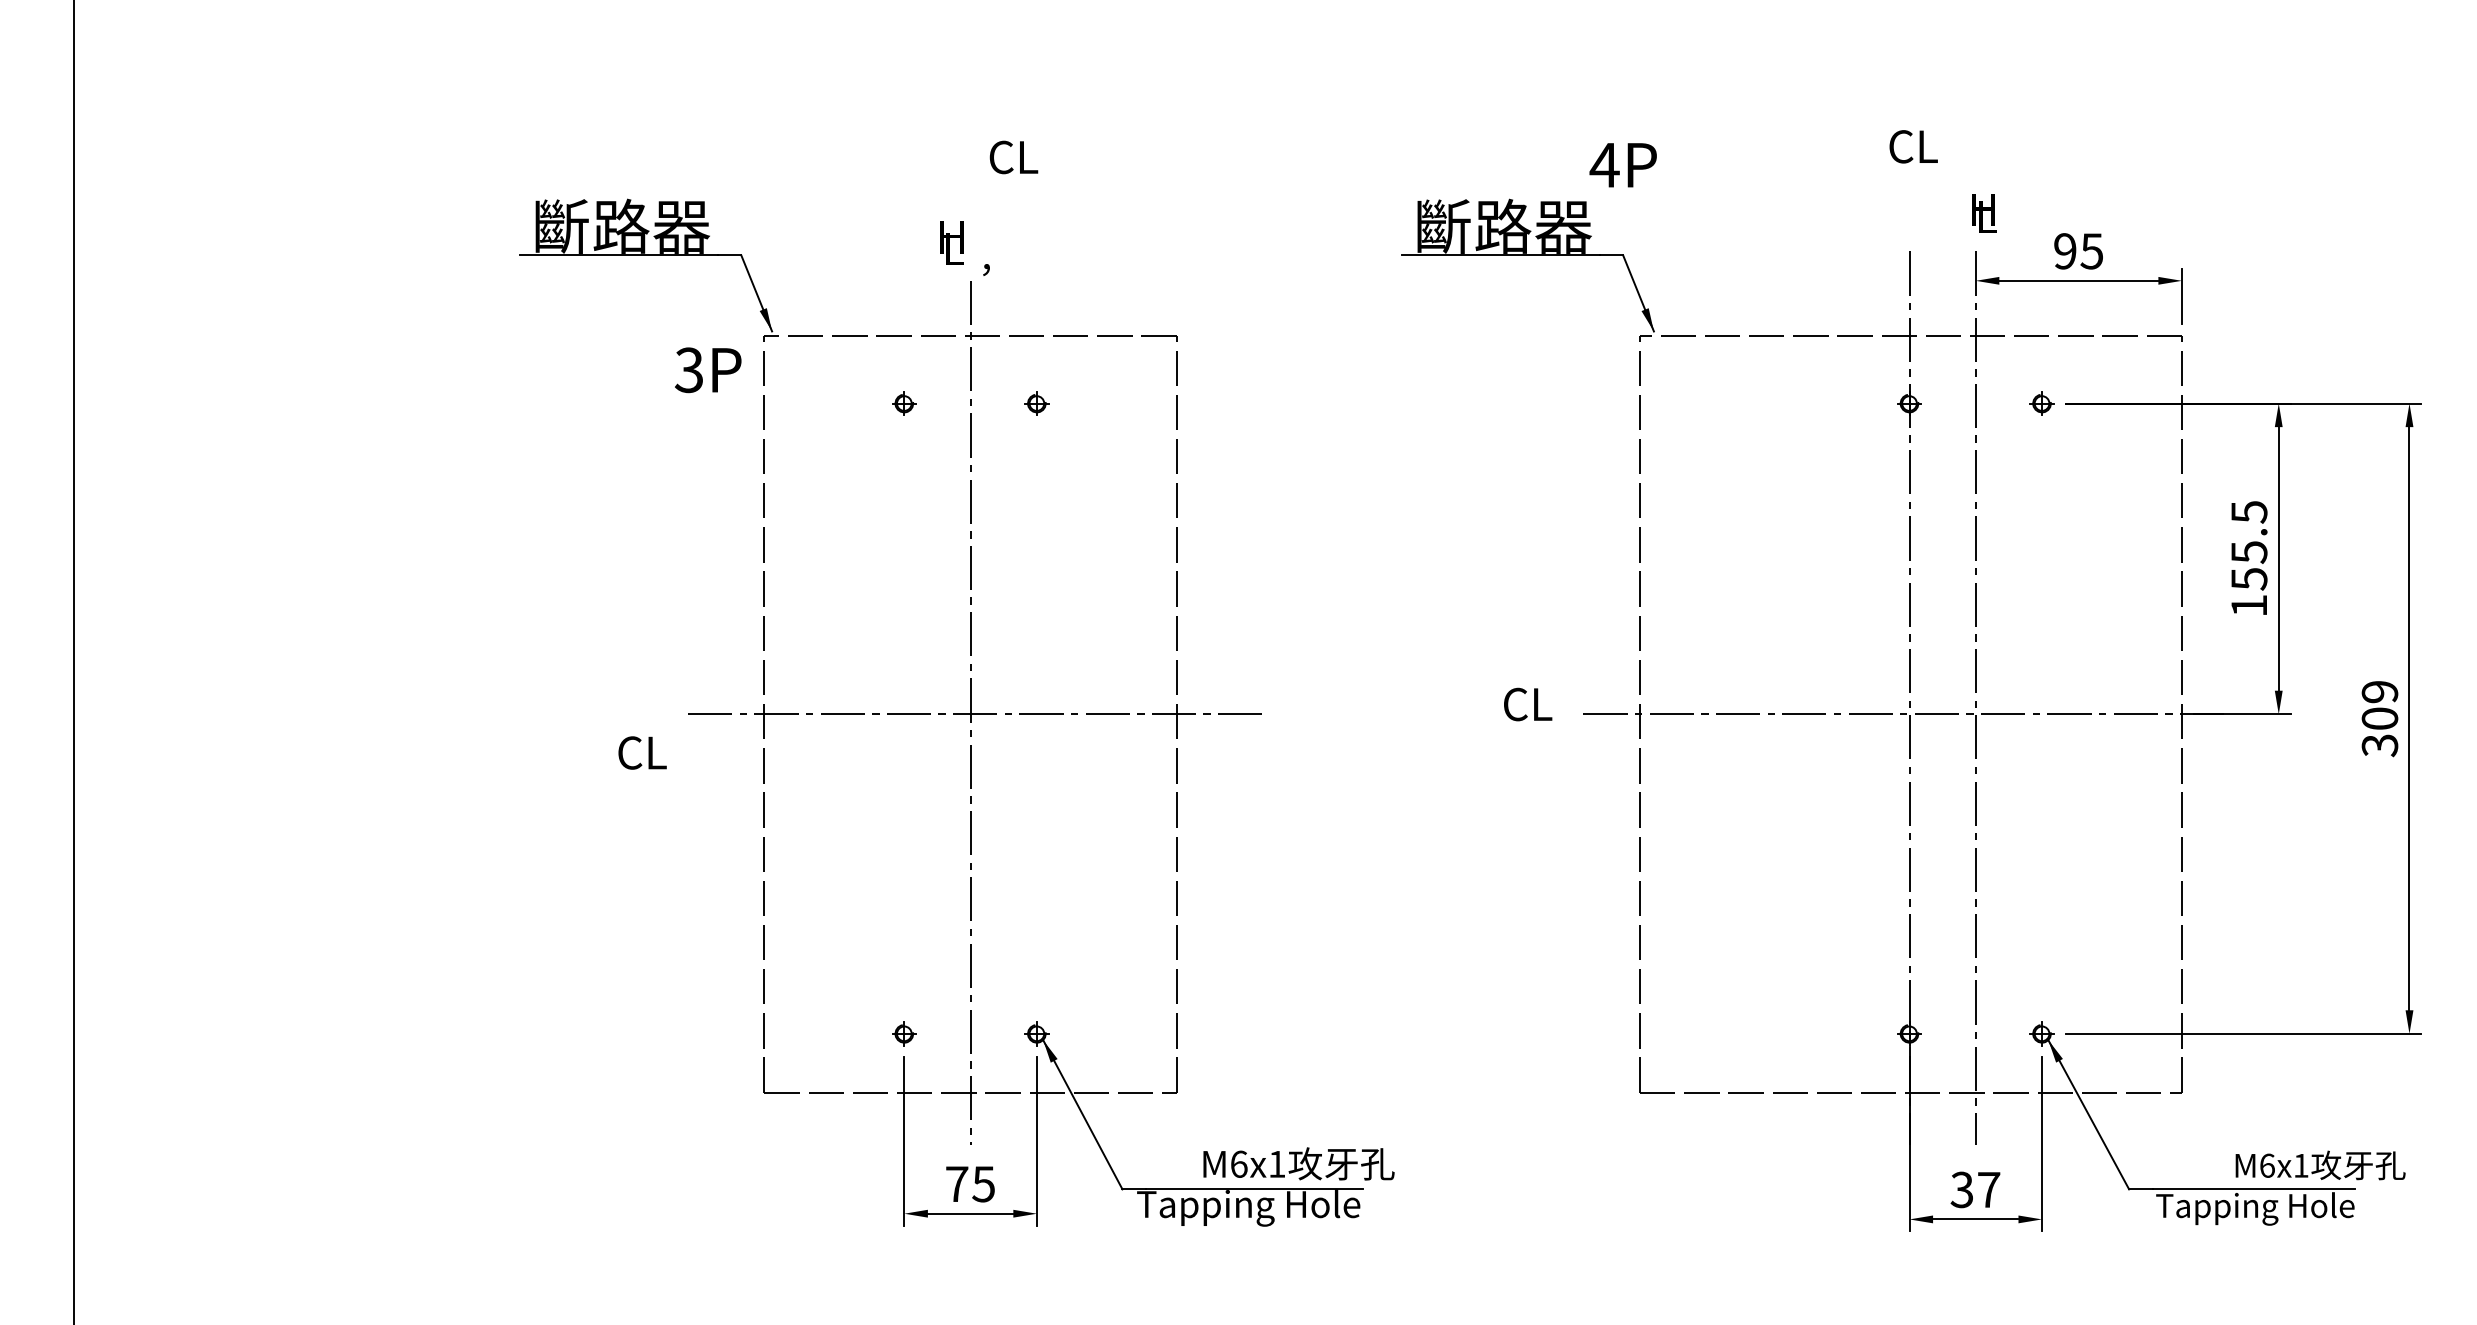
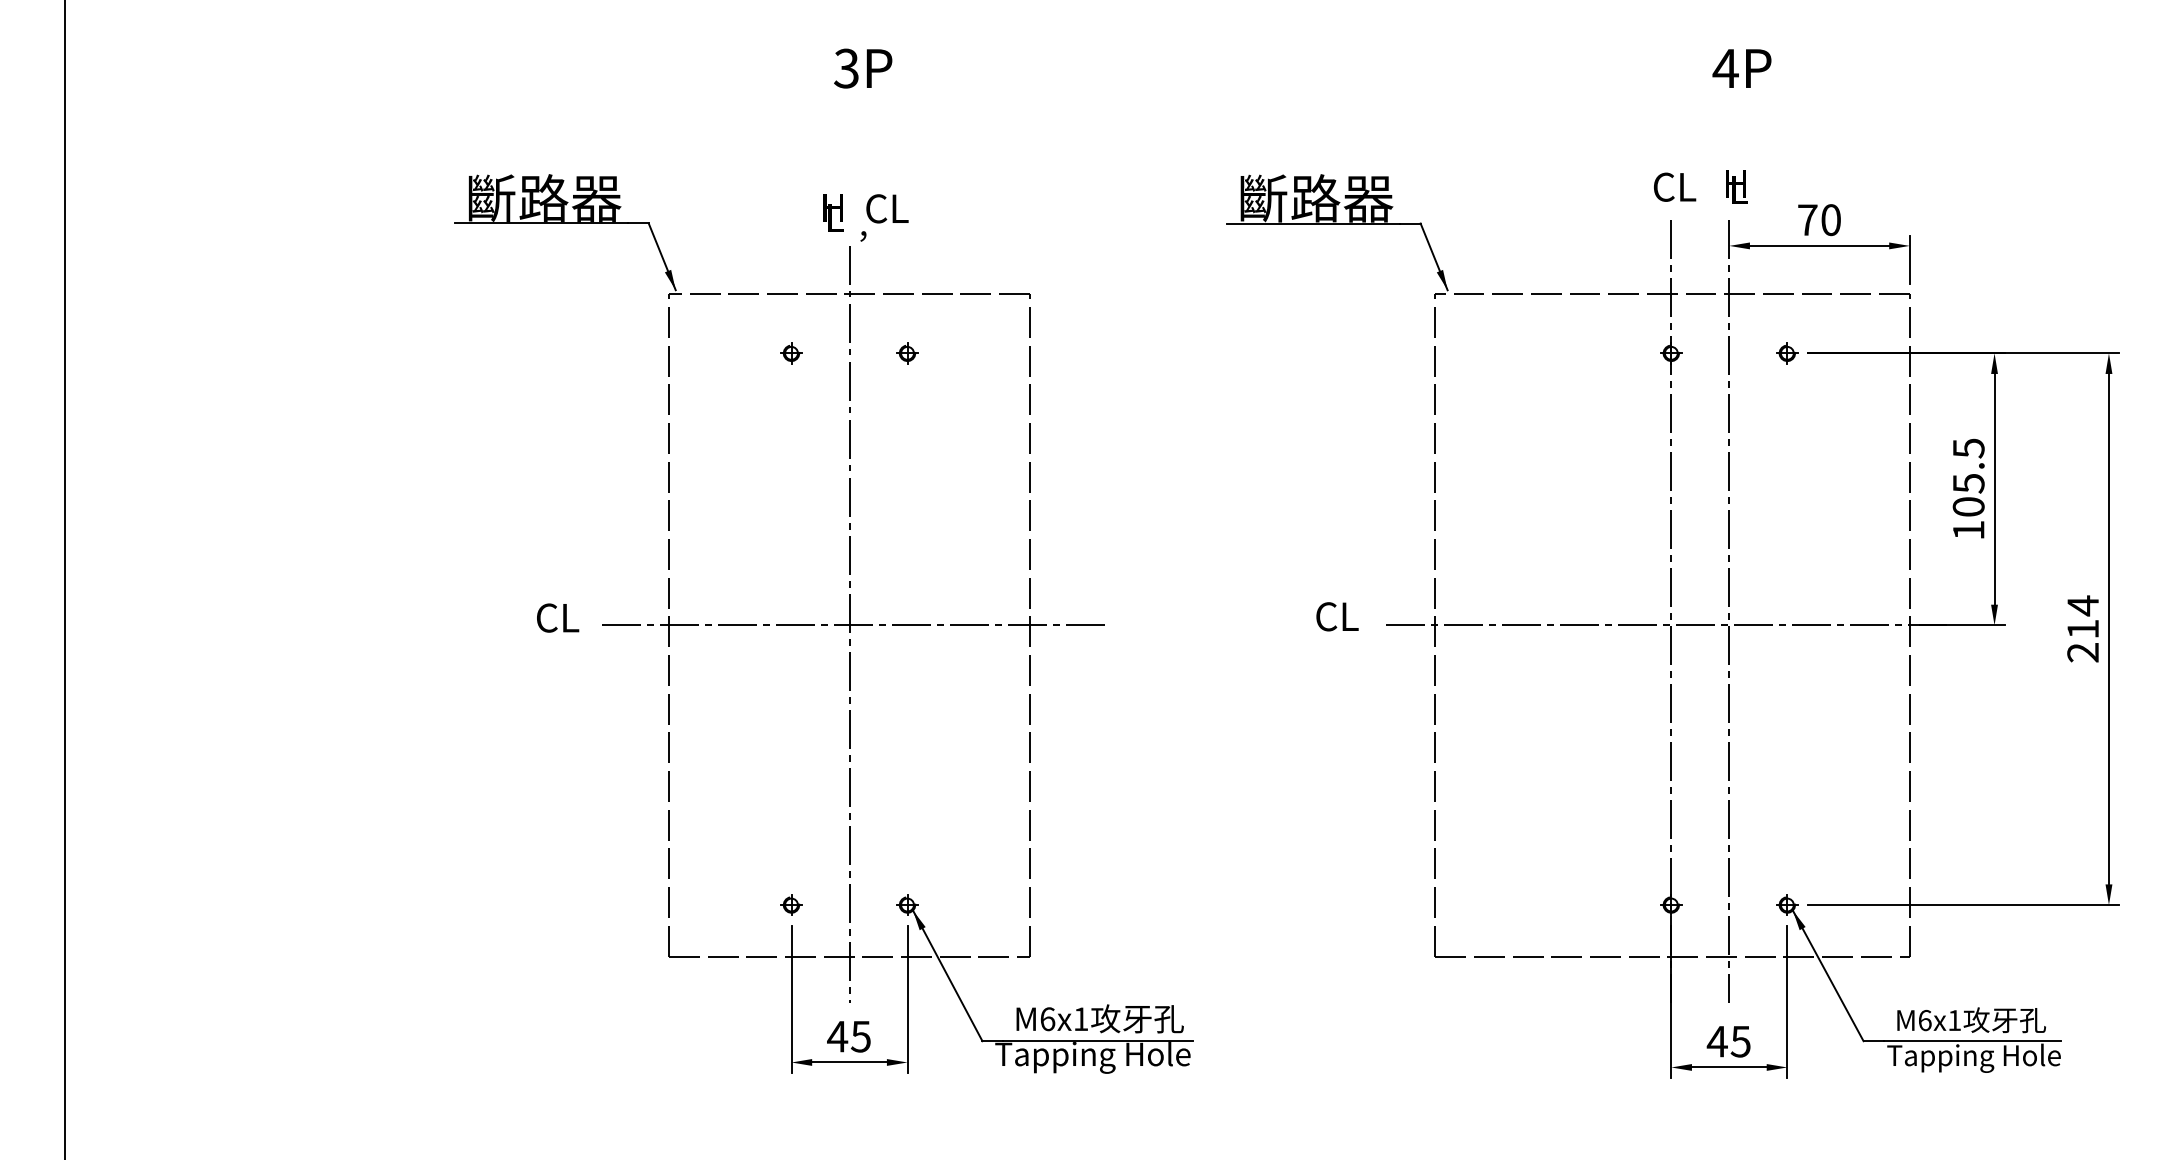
text: (1913, 146) -> (1674, 186), moved
text: (1013, 157) -> (887, 208), moved
text: (1622, 165) -> (1741, 68), moved
text: (2078, 251) -> (1819, 220), 95 -> 70
text: (708, 370) -> (863, 68), moved
text: (2249, 579) -> (1968, 507), 155.5 -> 105.5
text: (2379, 718) -> (2082, 629), 309 -> 214
text: (642, 752) -> (557, 617), moved
text: (1298, 1163) -> (1099, 1018), moved
text: (2320, 1165) -> (1971, 1020), moved
text: (956, 1183) -> (837, 1036), 75 -> 45
text: (1975, 1189) -> (1729, 1041), 37 -> 45

